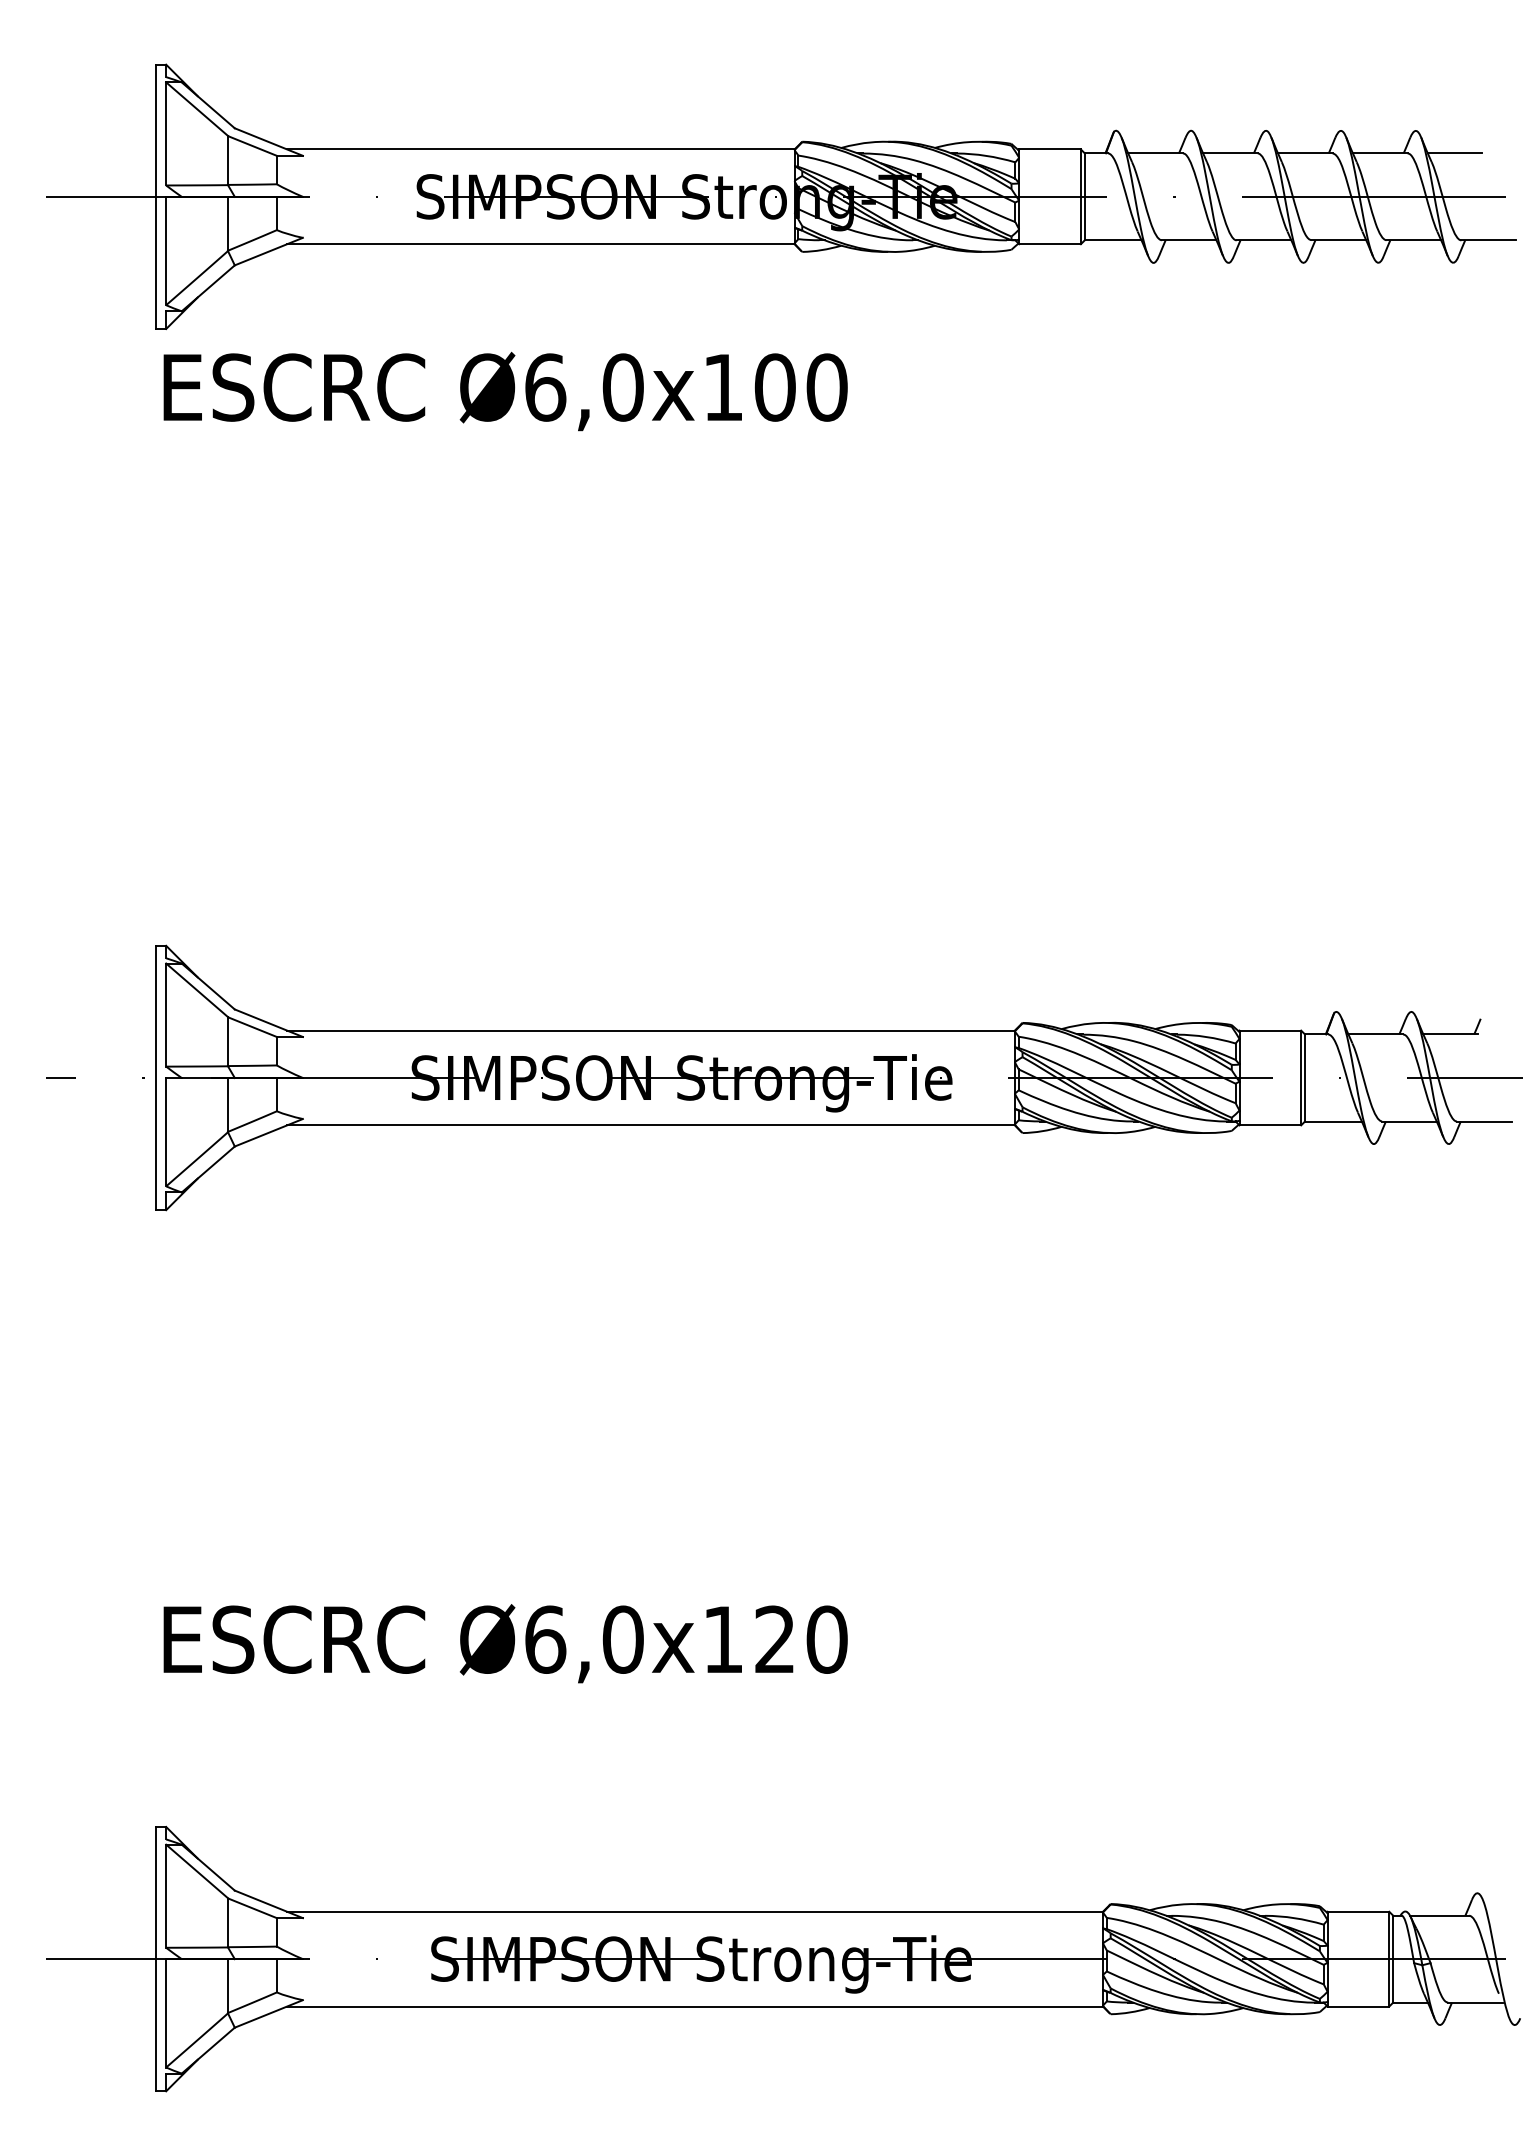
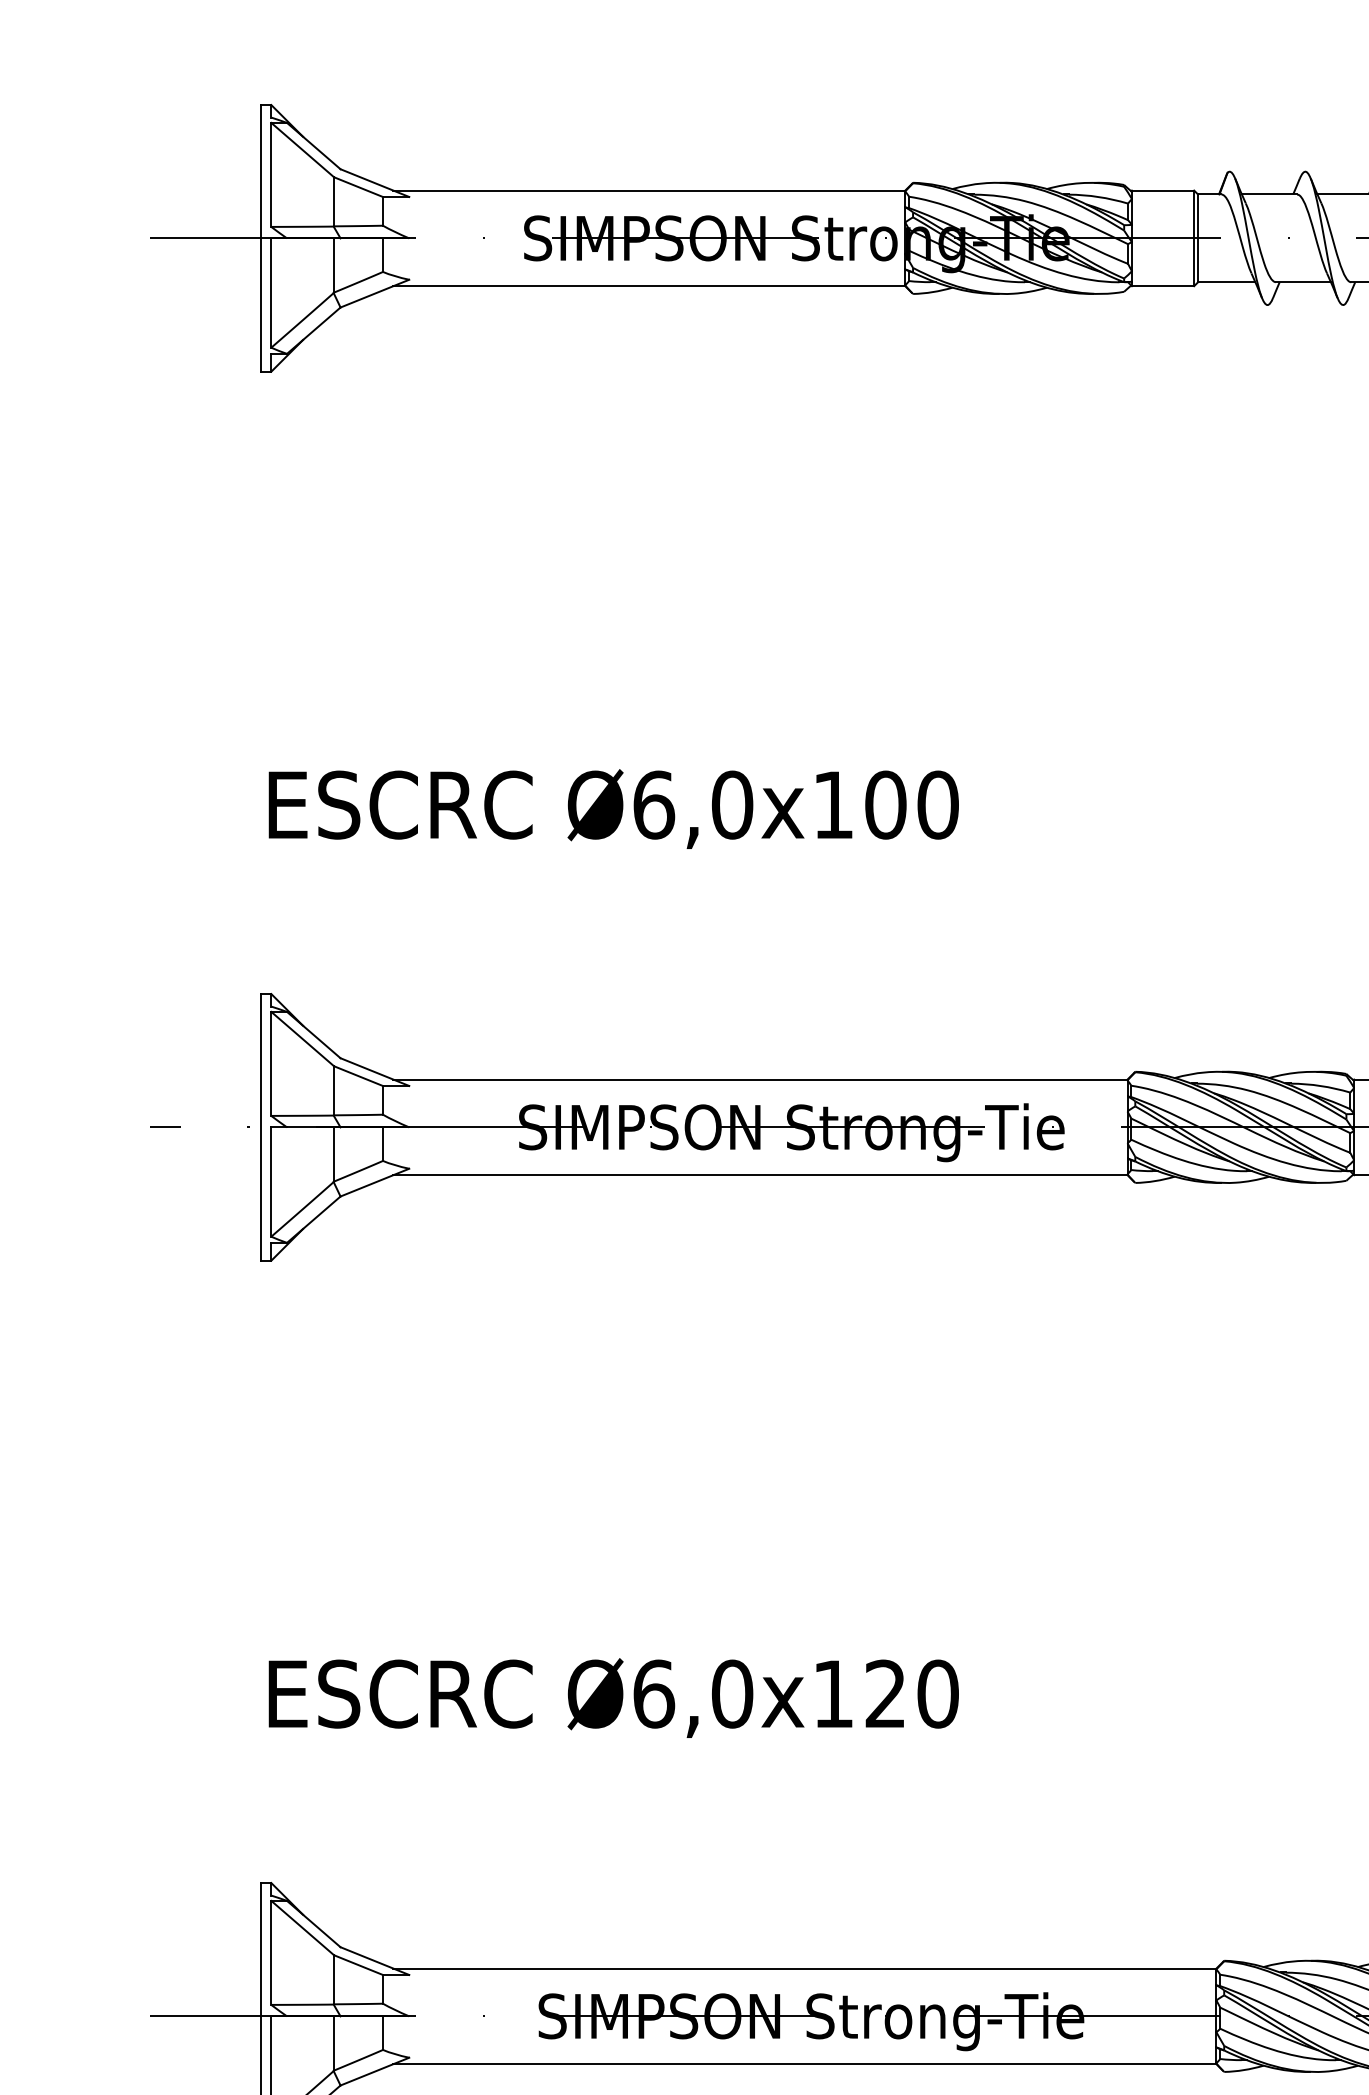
text: (505, 391) -> (613, 809), moved

